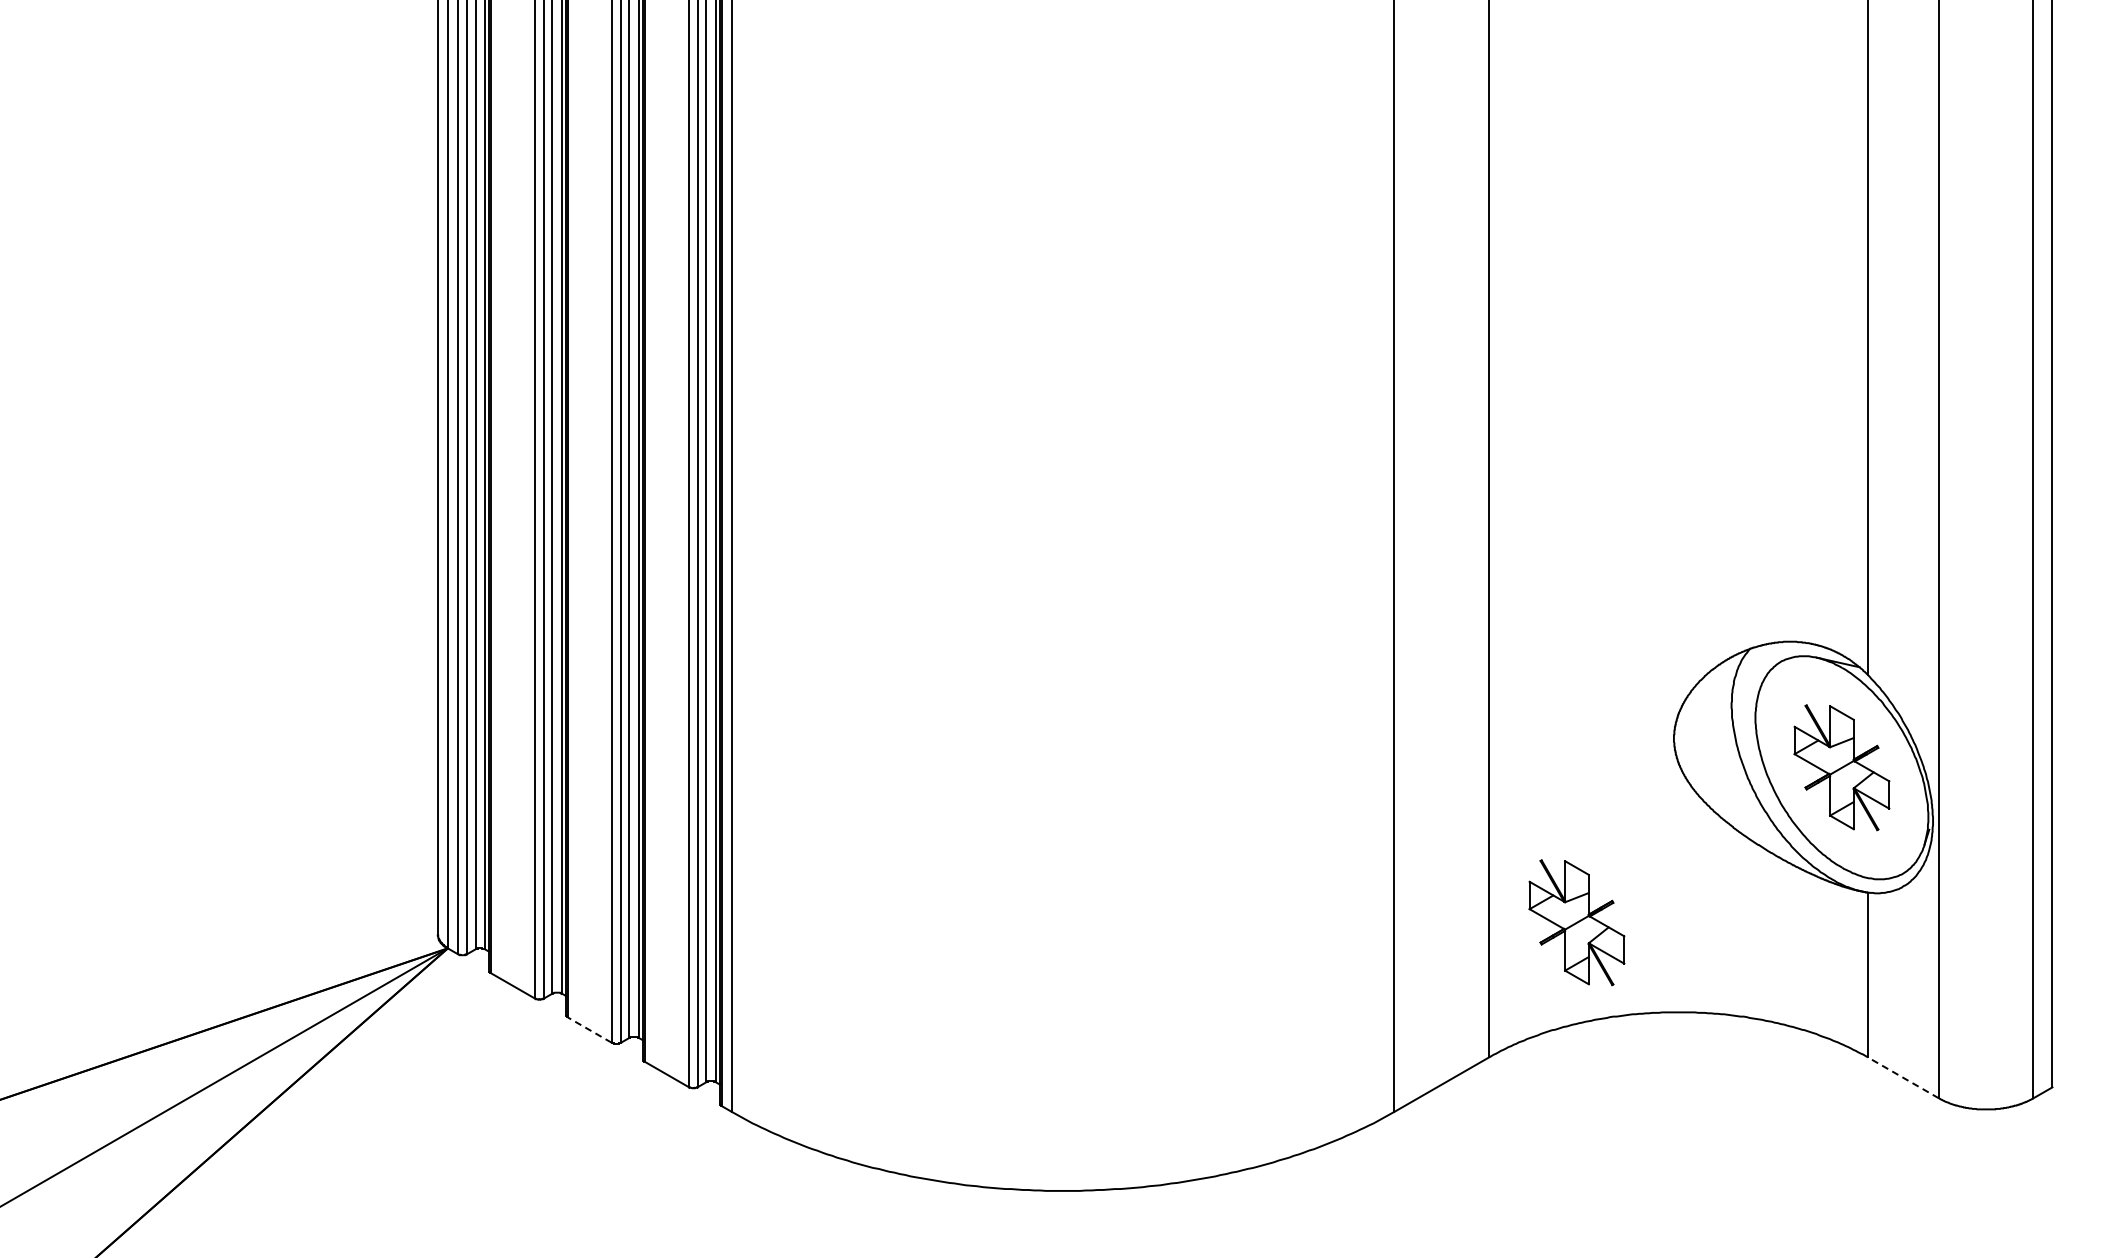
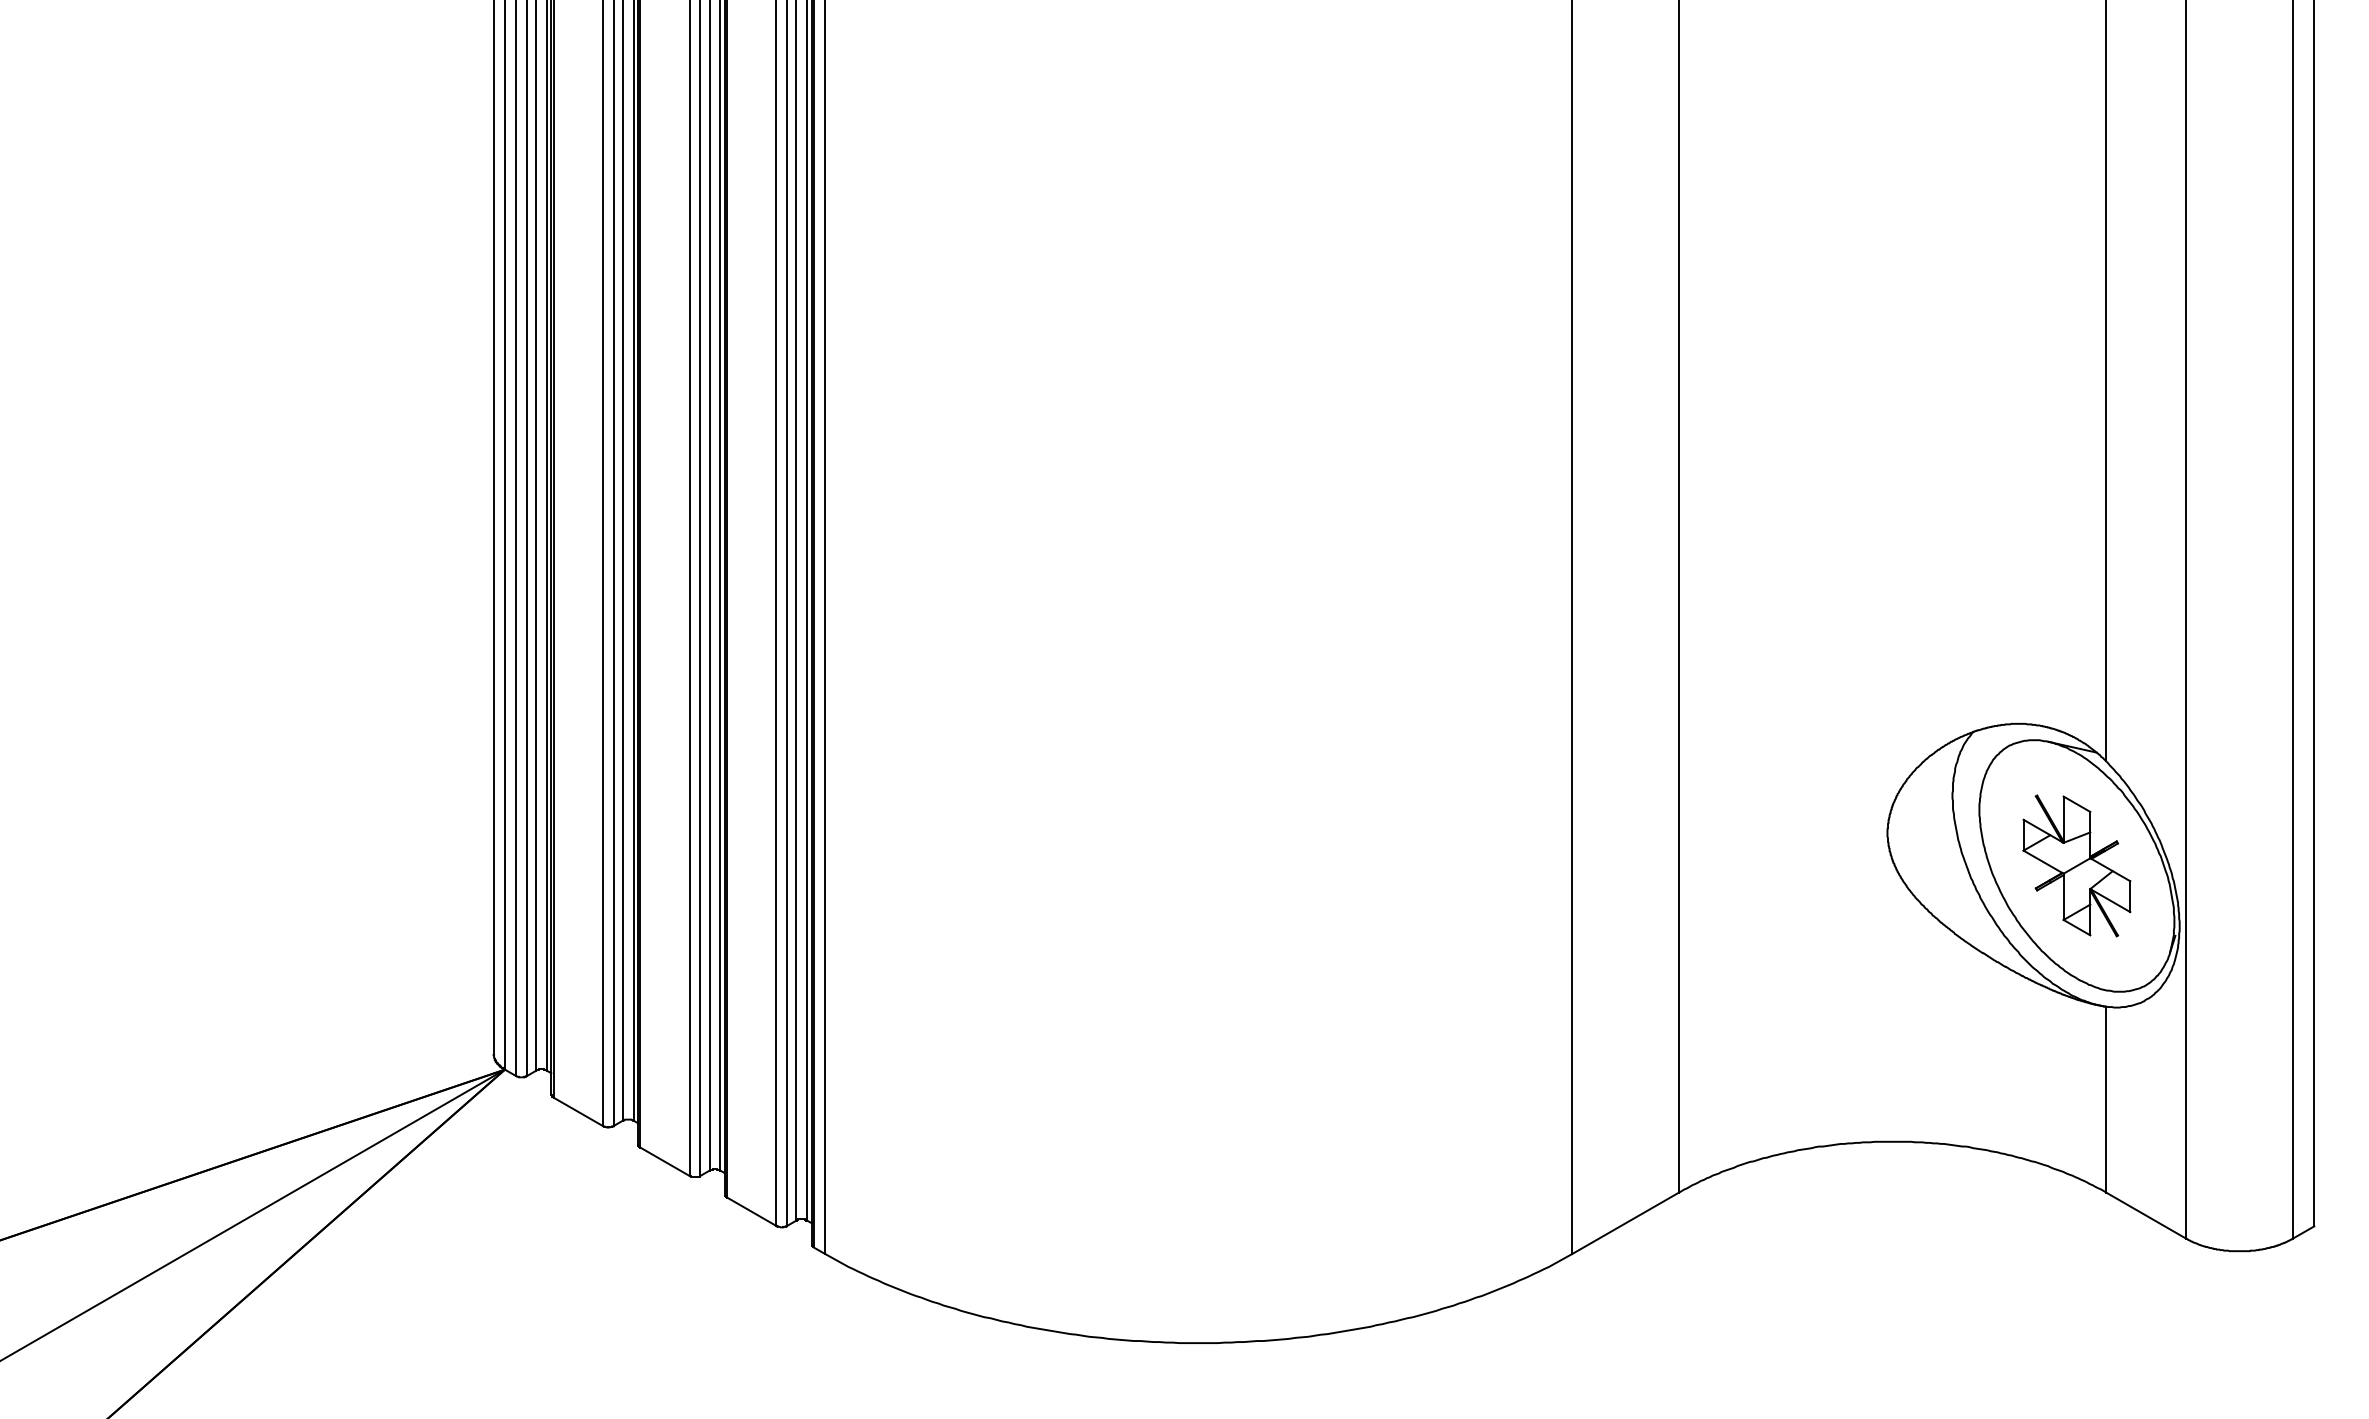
part: (1576, 922) -> (1777, 1040), removed
line: (589, 1029) -> (664, 1161), dashed -> solid
line: (1903, 1077) -> (2146, 1215), dashed -> solid

